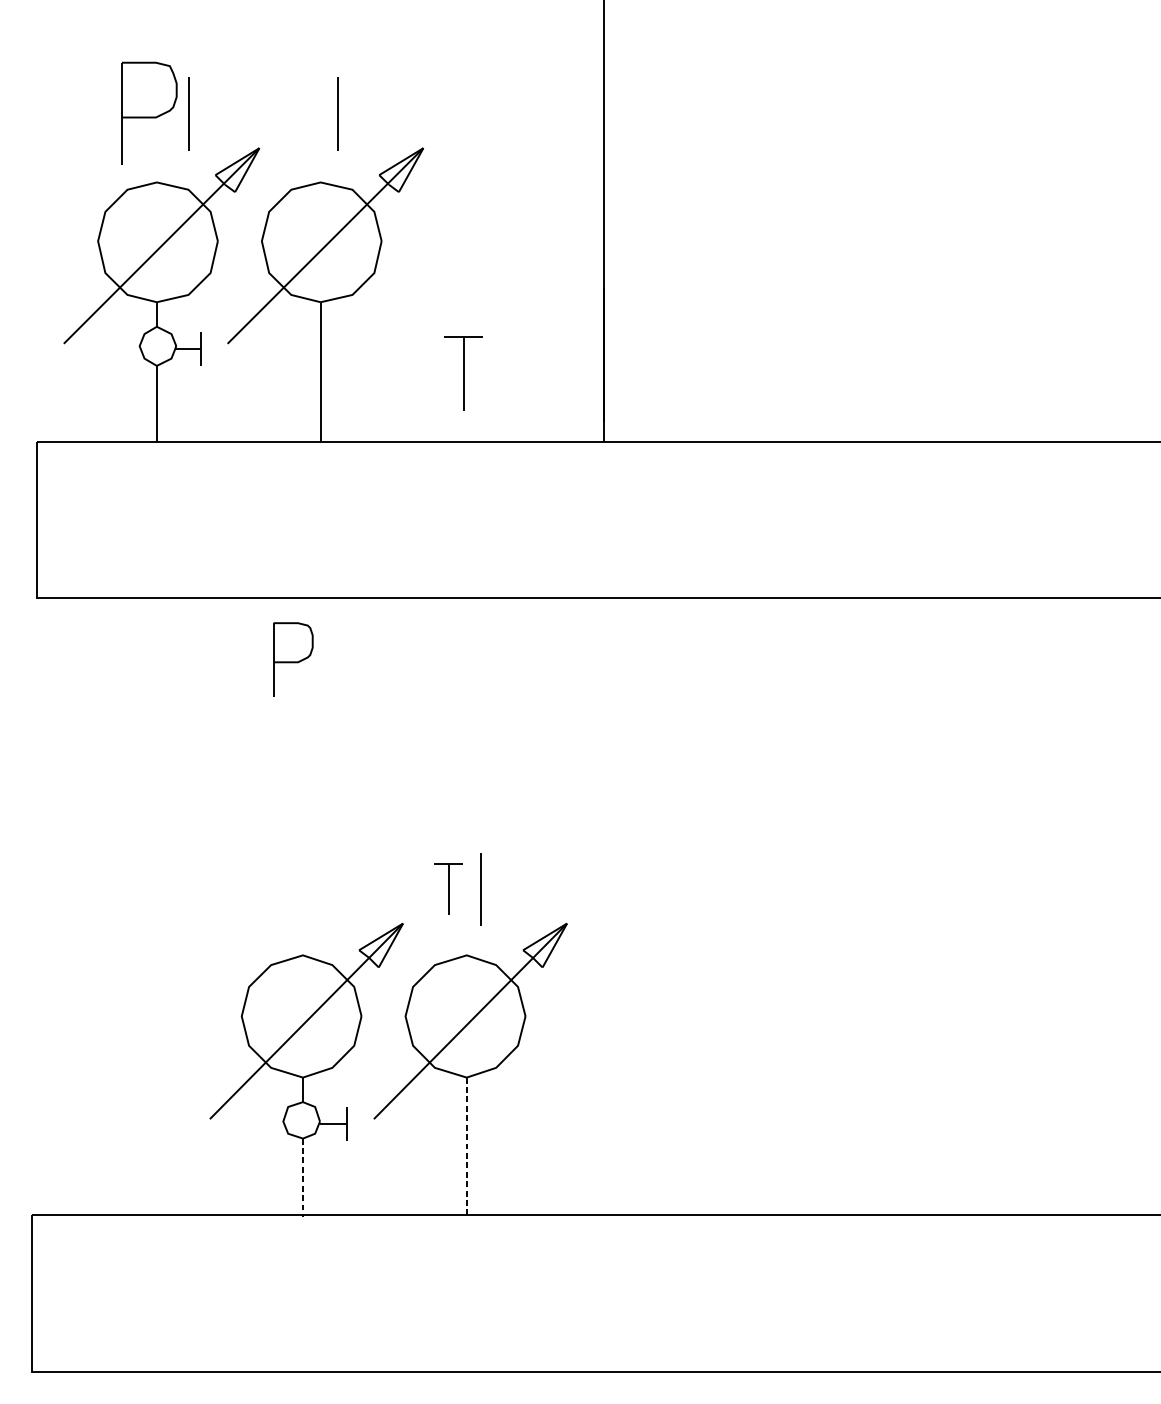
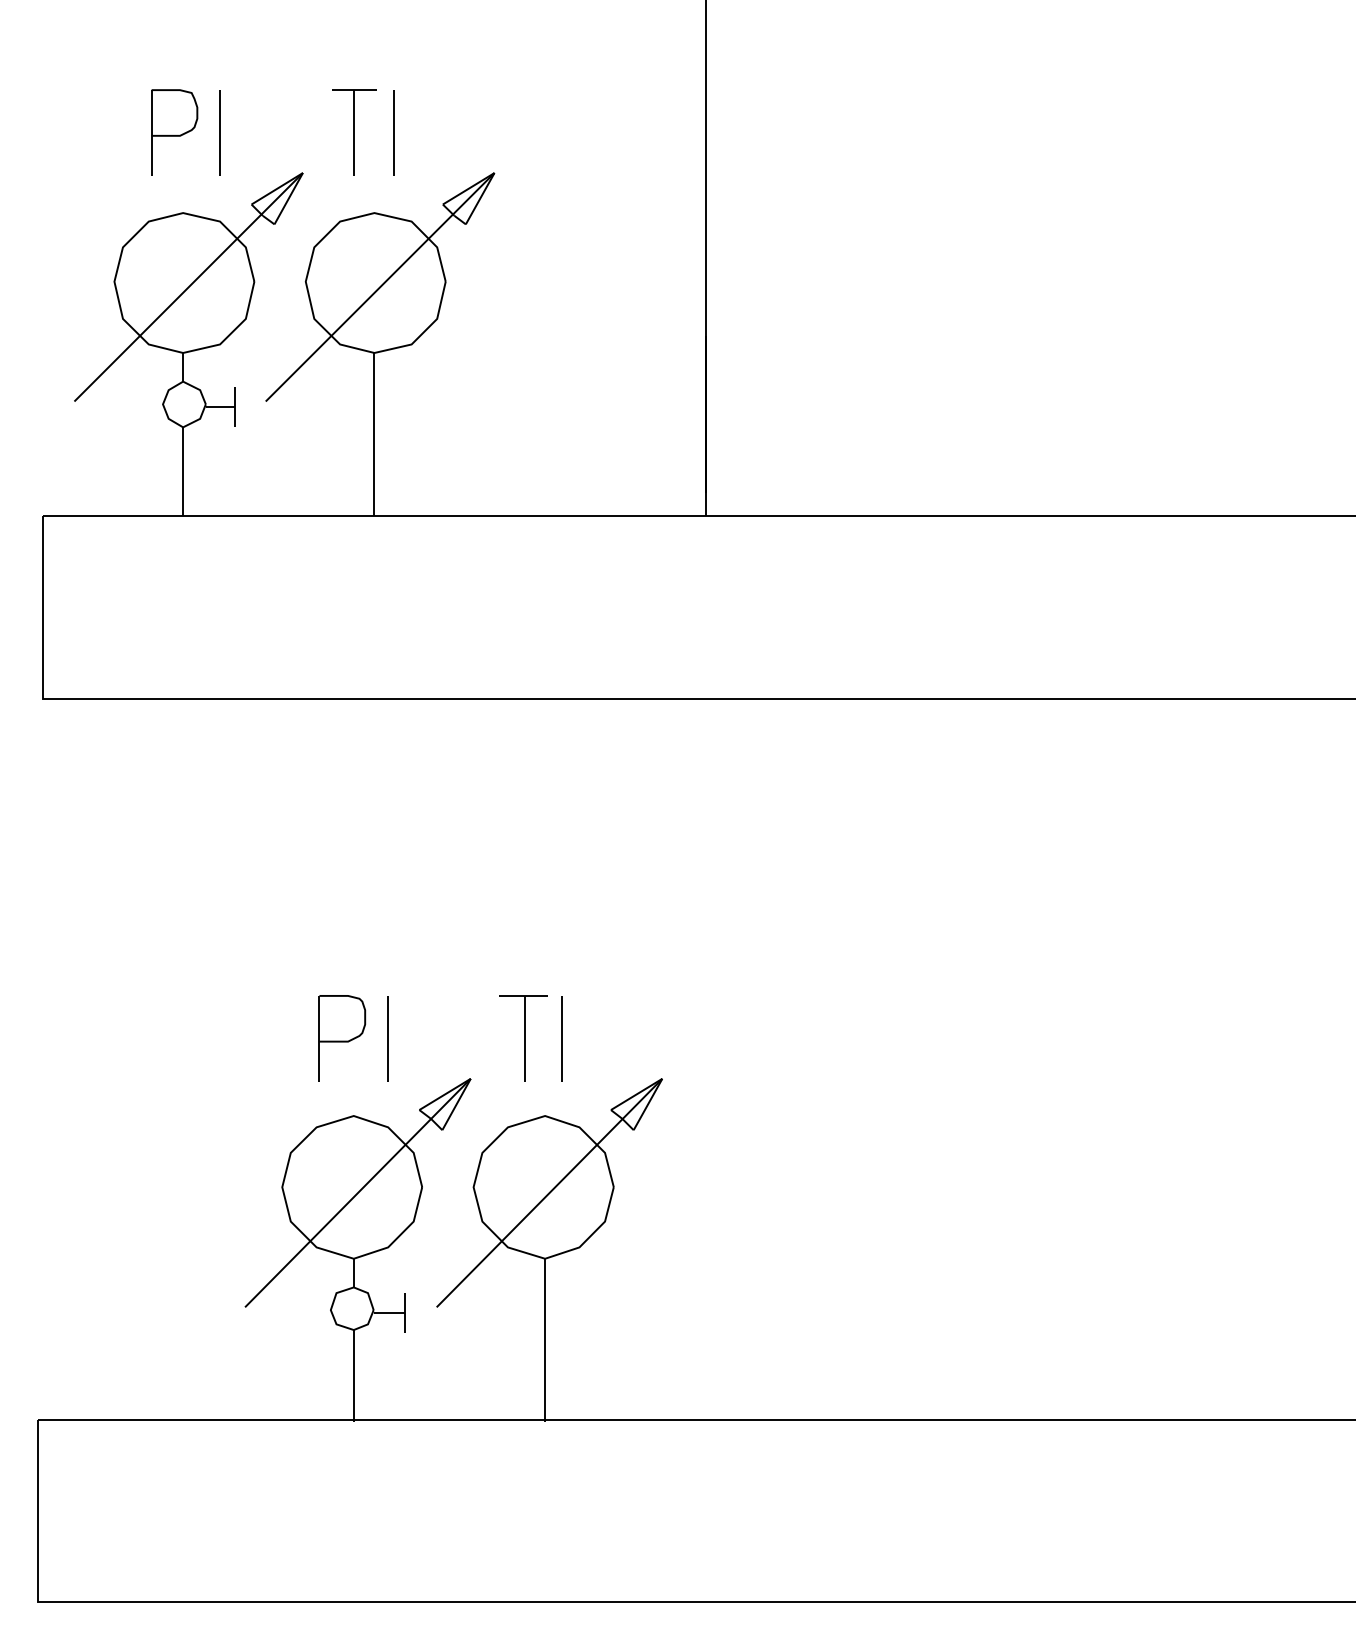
part: (149, 113) -> (174, 132), size x0.71
part: (463, 373) -> (354, 132), moved
part: (293, 659) -> (342, 1038), moved
line: (331, 889) -> (387, 1038), added
part: (448, 889) -> (523, 1038), size x1.43
line: (467, 1147) -> (545, 1340), dashed -> solid
line: (302, 1177) -> (353, 1375), dashed -> solid

